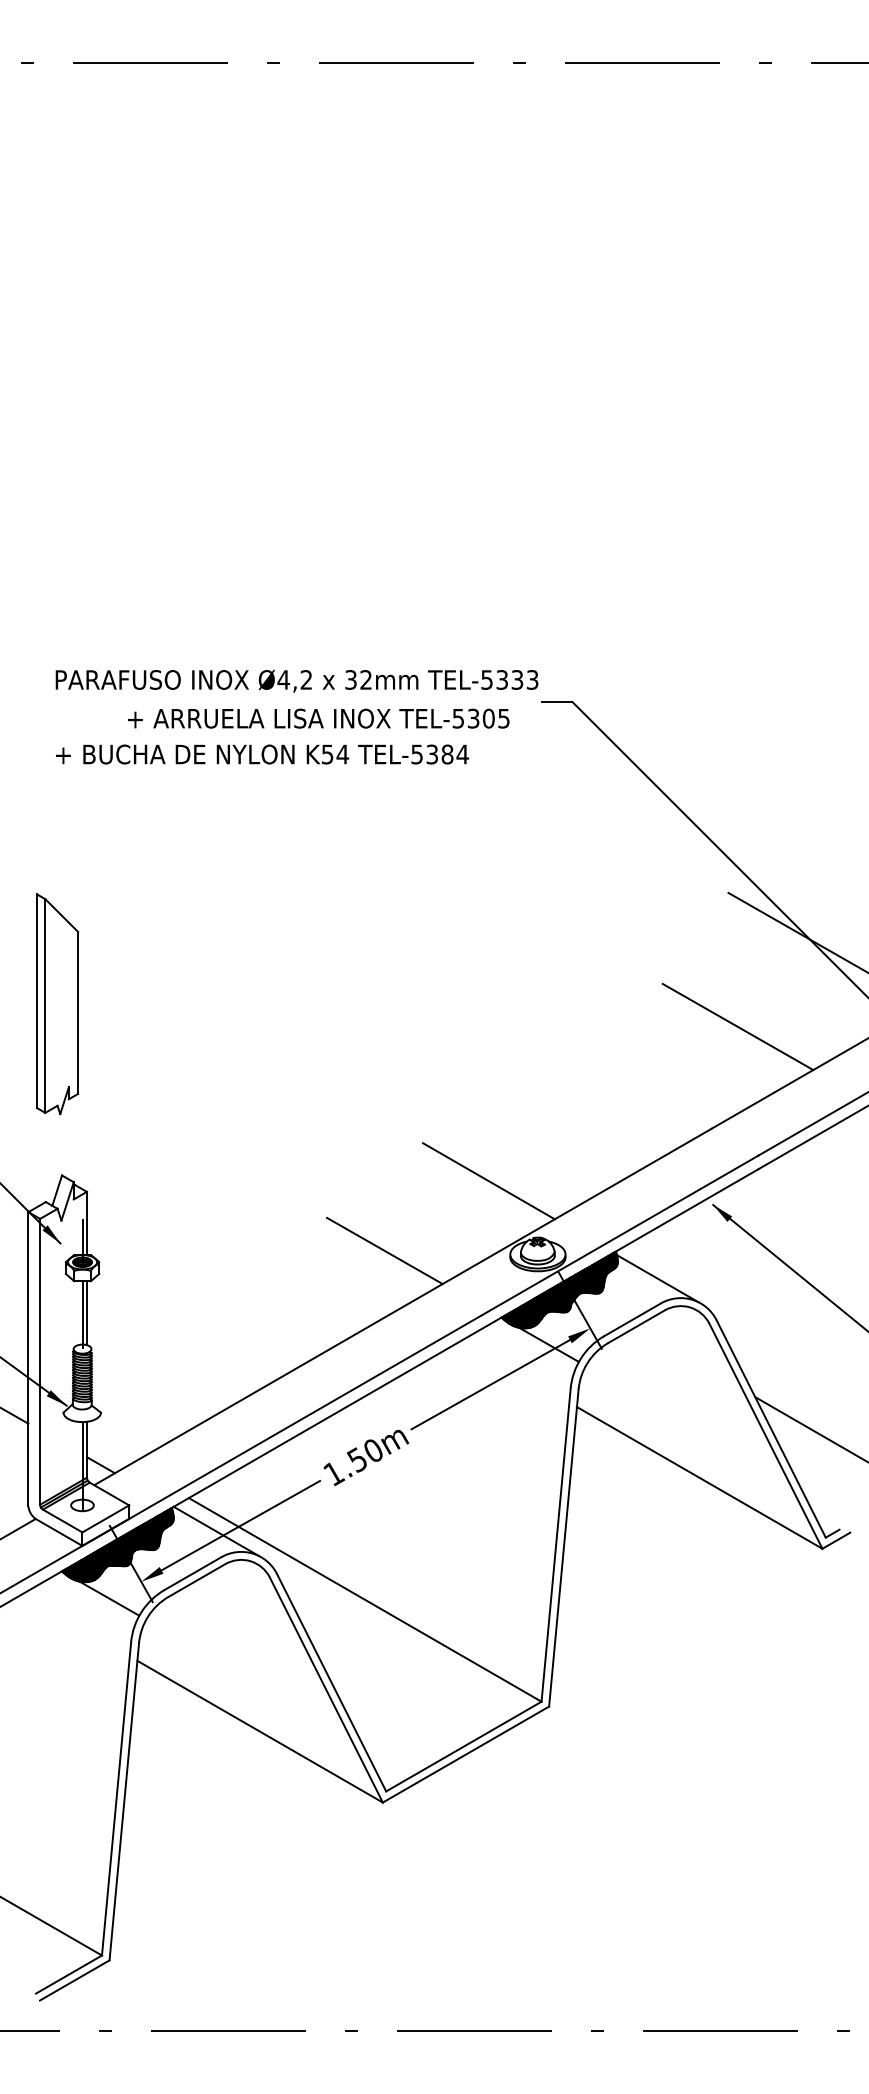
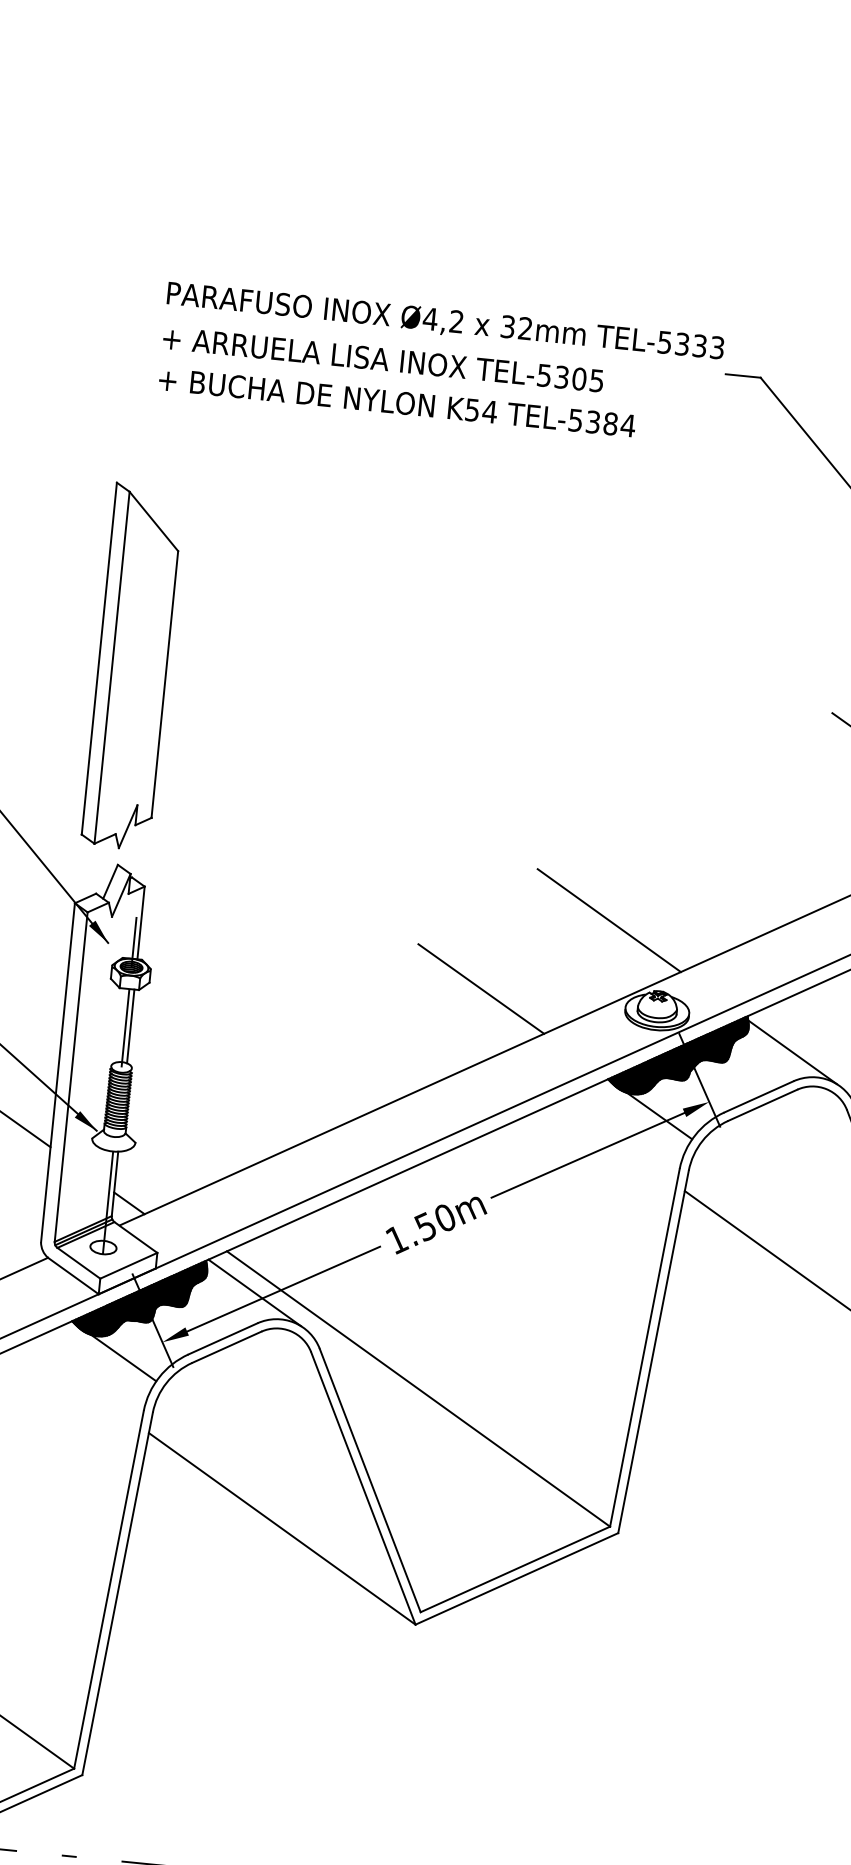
text: (318, 718) -> (383, 359), moved
part: (57, 1004) -> (132, 667), size x1.43

